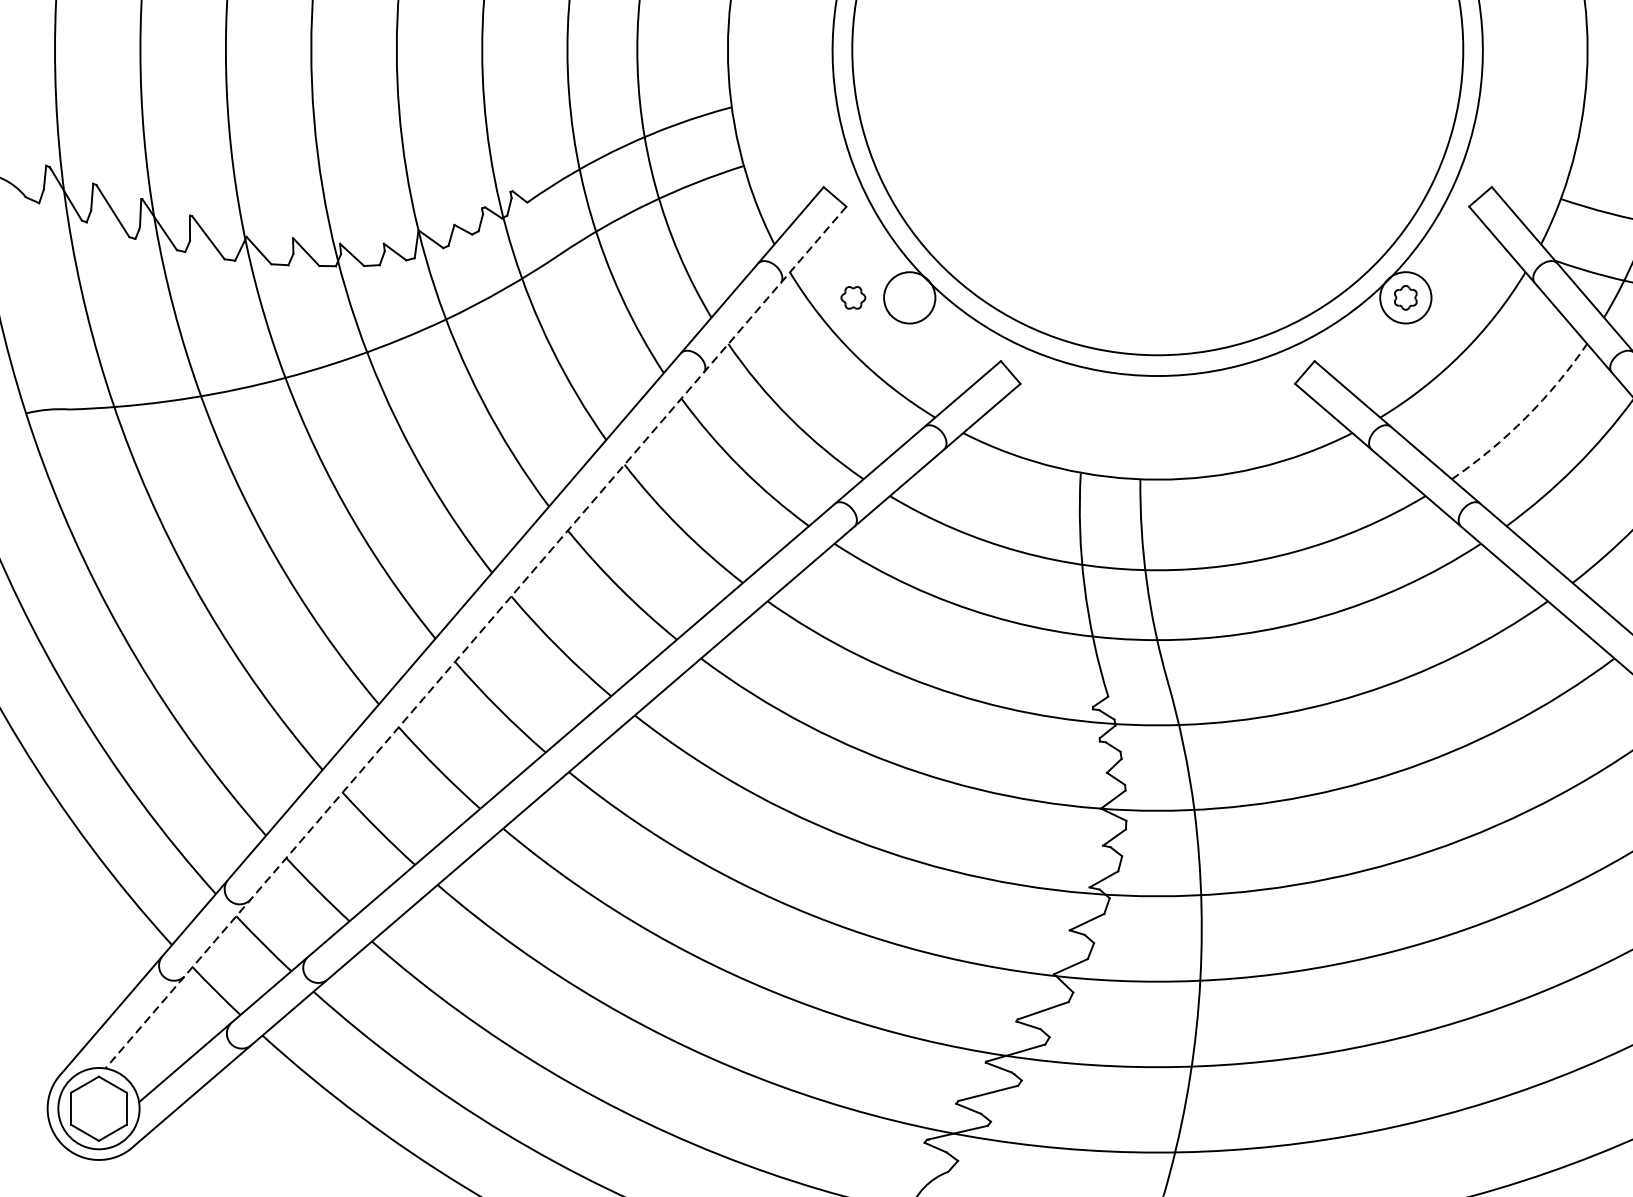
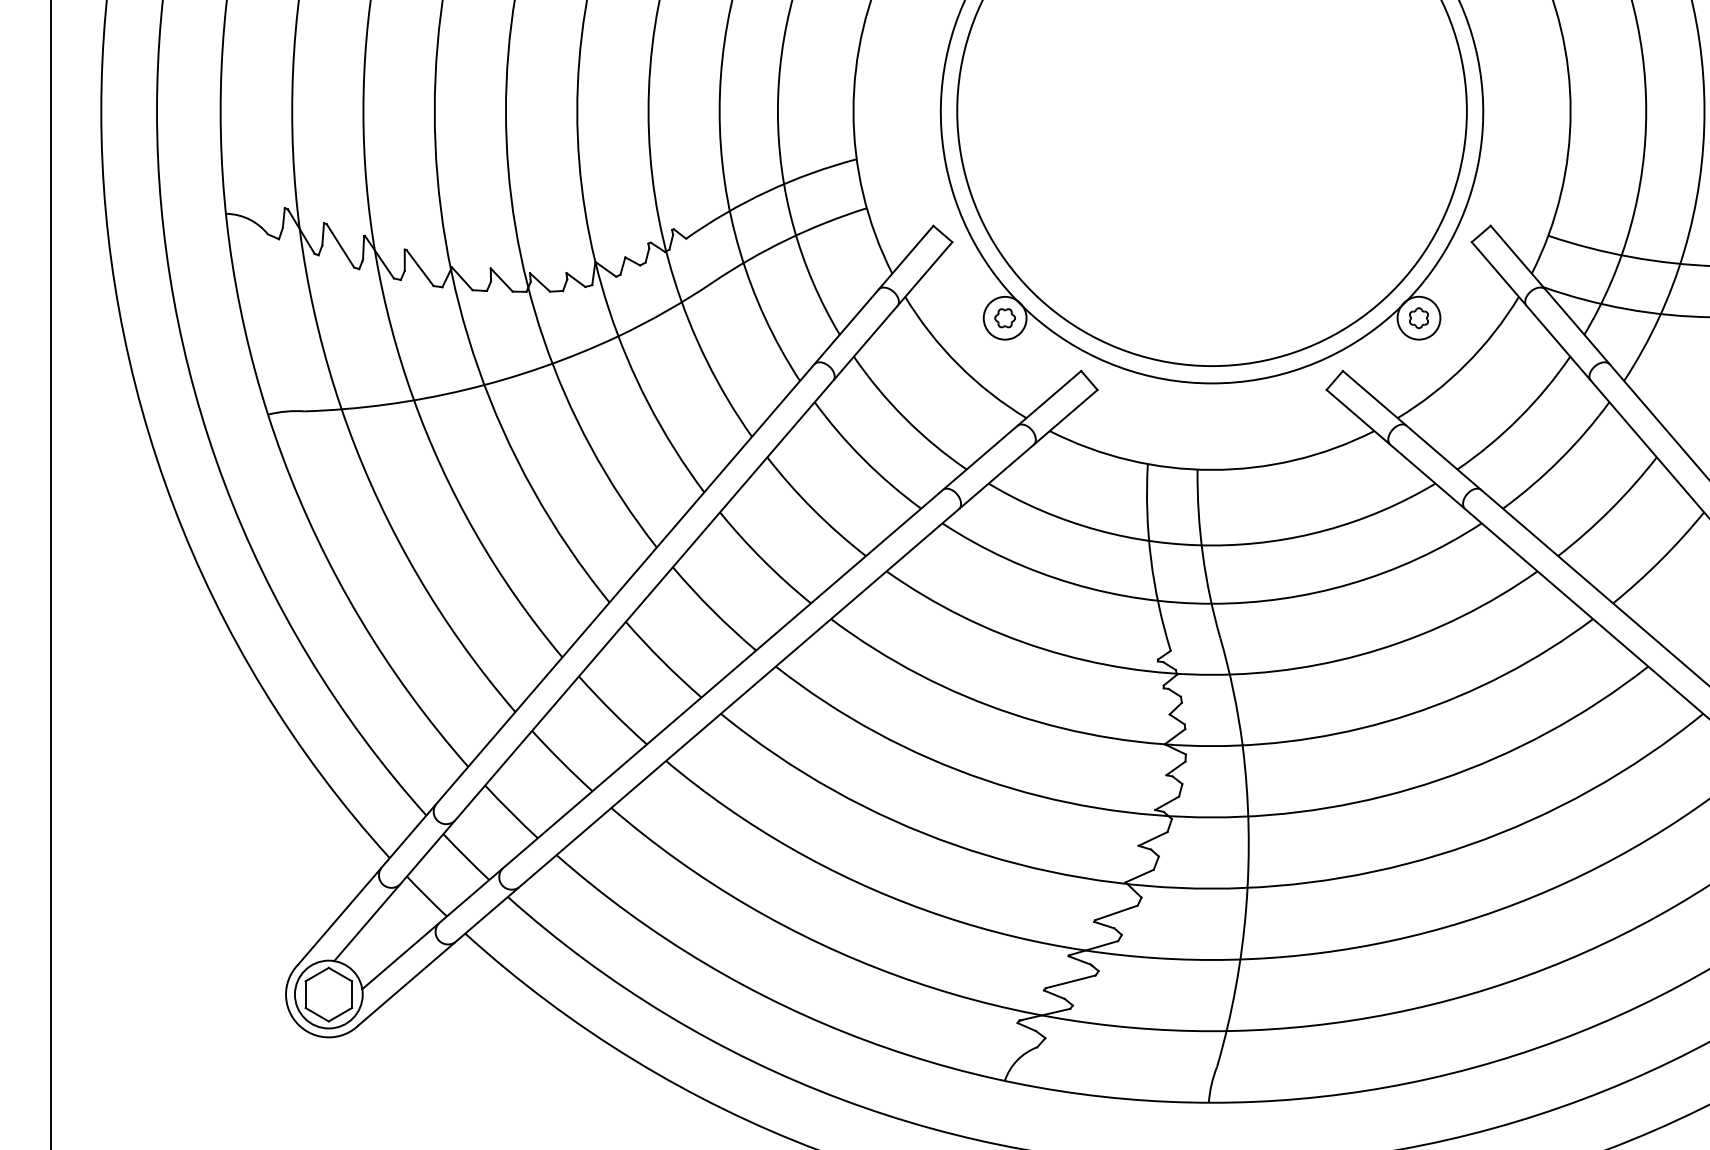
part: (852, 298) -> (1004, 318), moved
arc: (1526, 418) -> (1519, 418), dashed -> solid
line: (474, 638) -> (642, 602), dashed -> solid

